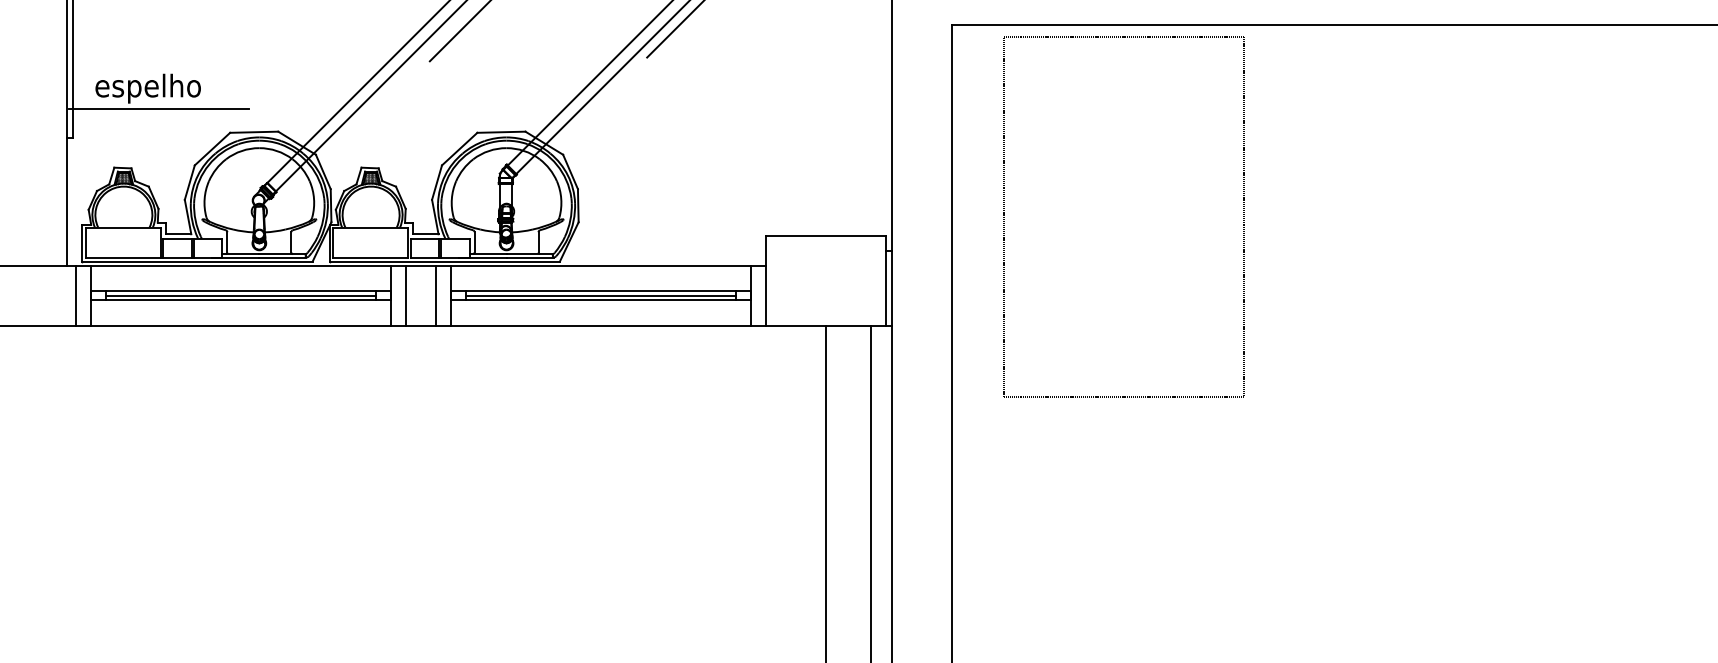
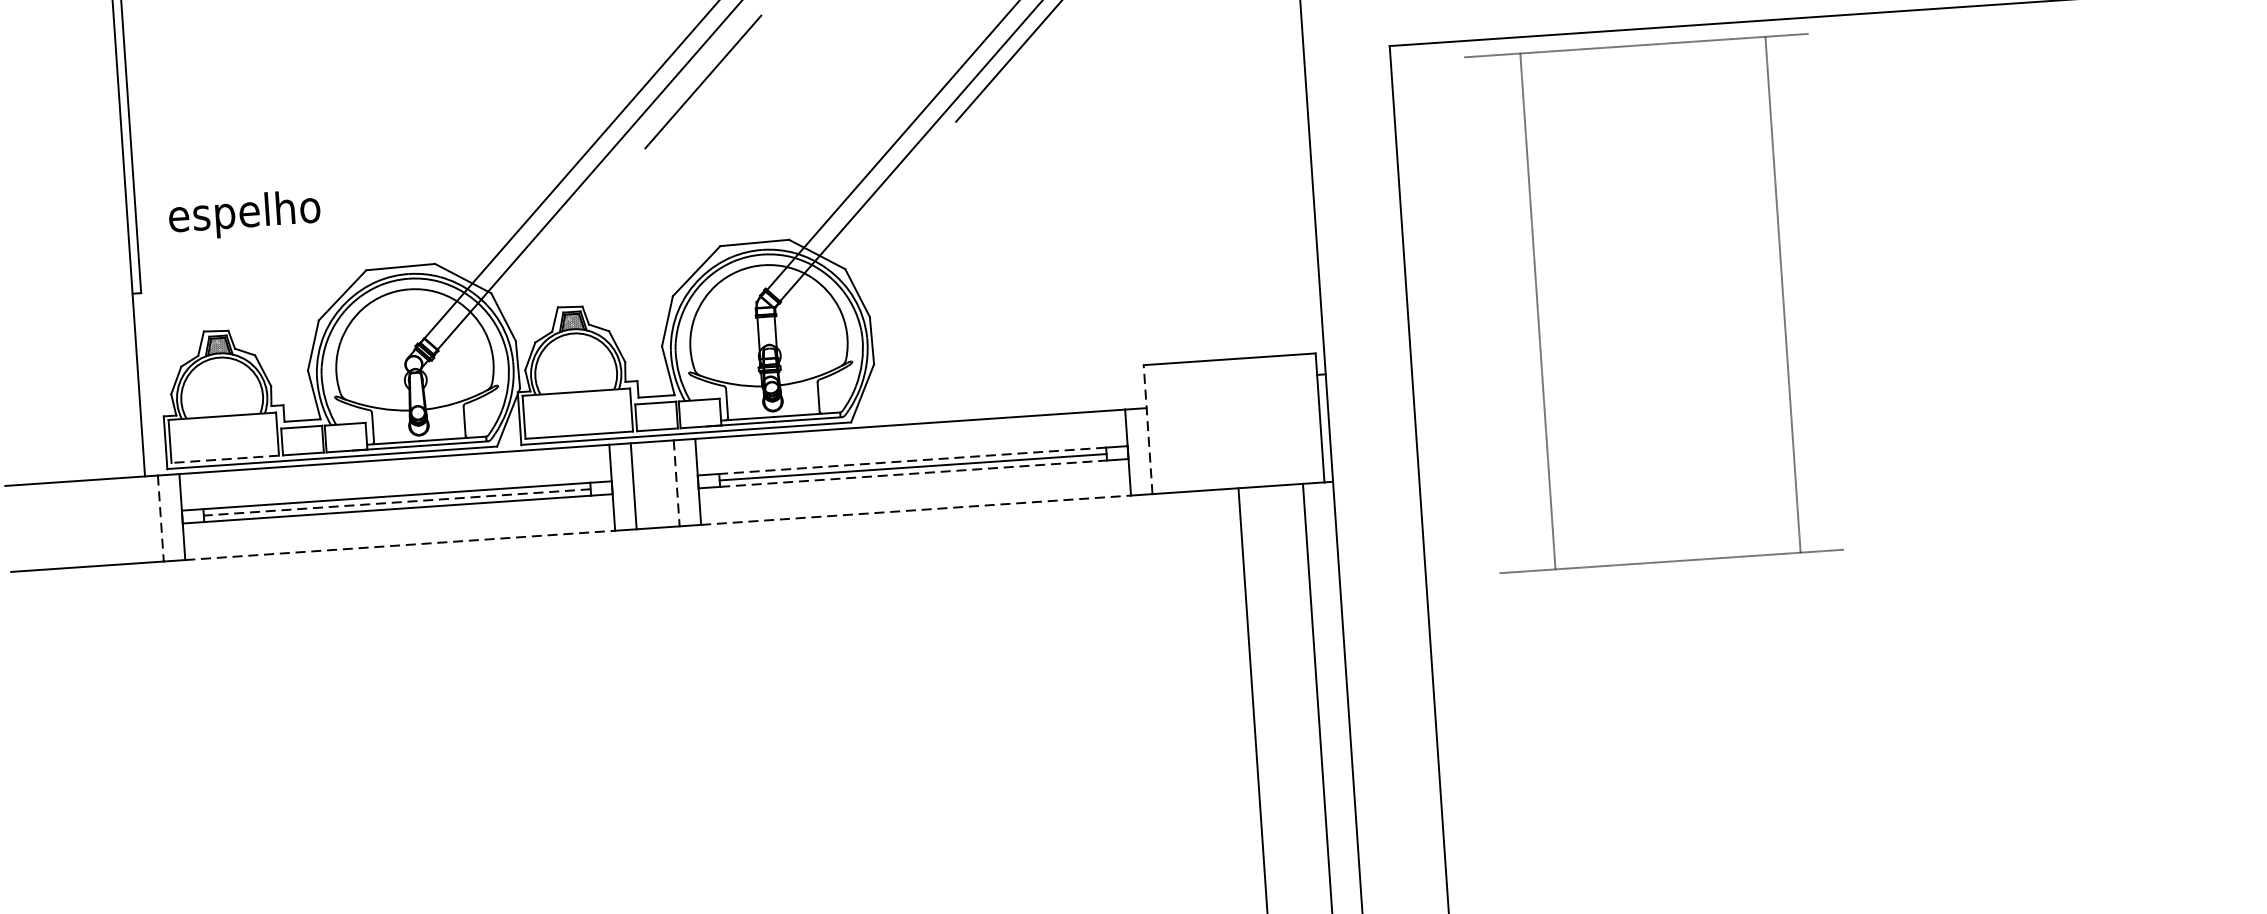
line: (158, 108) -> (261, 242), removed
line: (1003, 216) -> (1537, 310), moved
line: (1243, 216) -> (1782, 294), moved
line: (123, 257) -> (225, 459), solid -> dashed
line: (766, 280) -> (1148, 429), solid -> dashed
line: (600, 291) -> (912, 461), solid -> dashed
line: (240, 295) -> (397, 502), solid -> dashed
line: (75, 296) -> (160, 519), solid -> dashed
line: (435, 296) -> (676, 484), solid -> dashed
line: (601, 300) -> (914, 474), solid -> dashed
line: (241, 325) -> (401, 545), solid -> dashed
line: (601, 325) -> (916, 509), solid -> dashed

